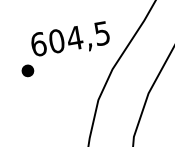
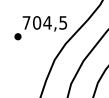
text: (38, 43) -> (26, 22), 604,5 -> 704,5

